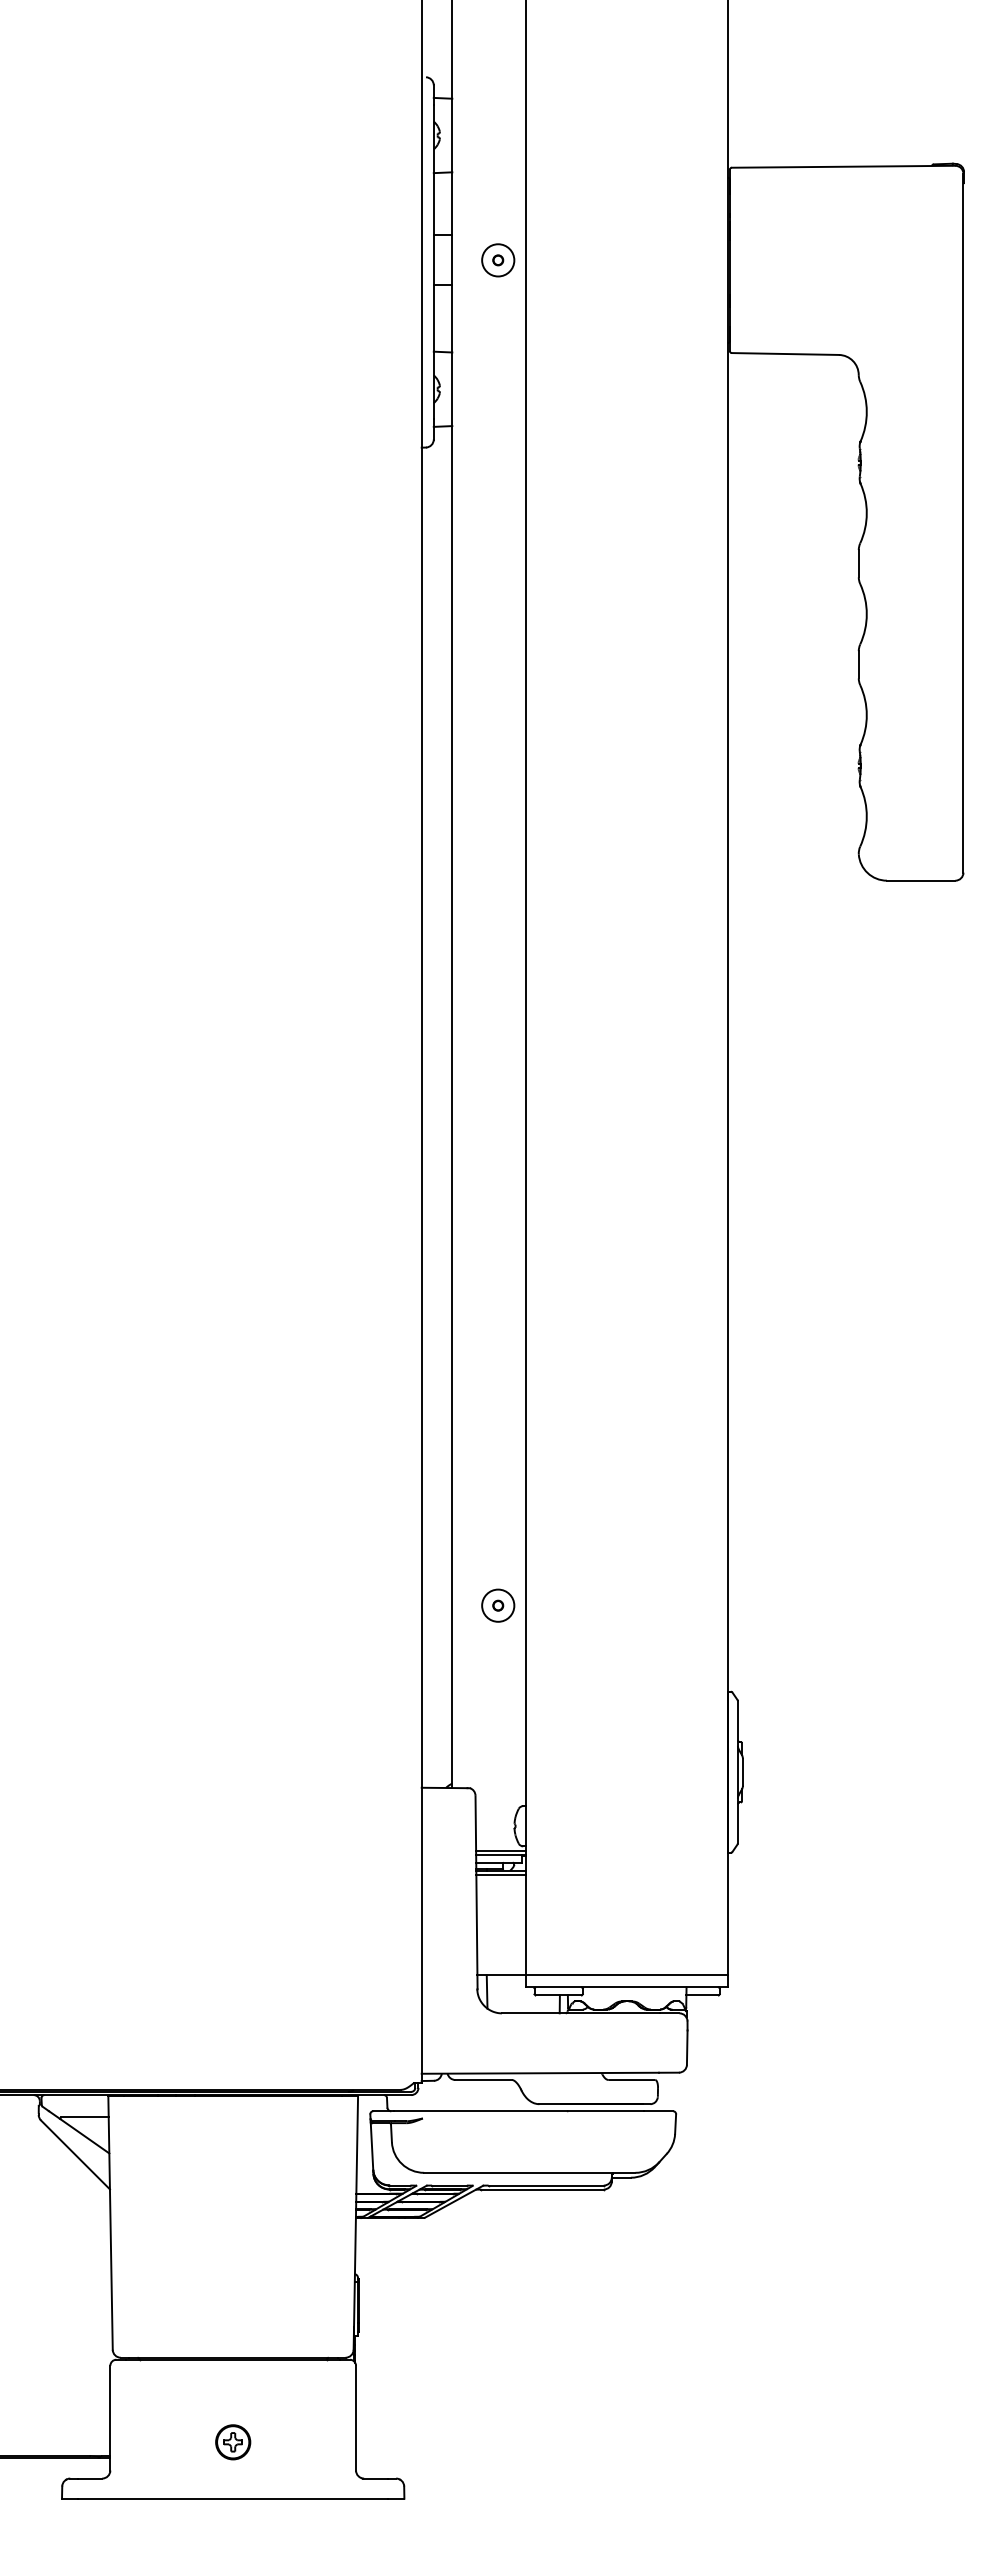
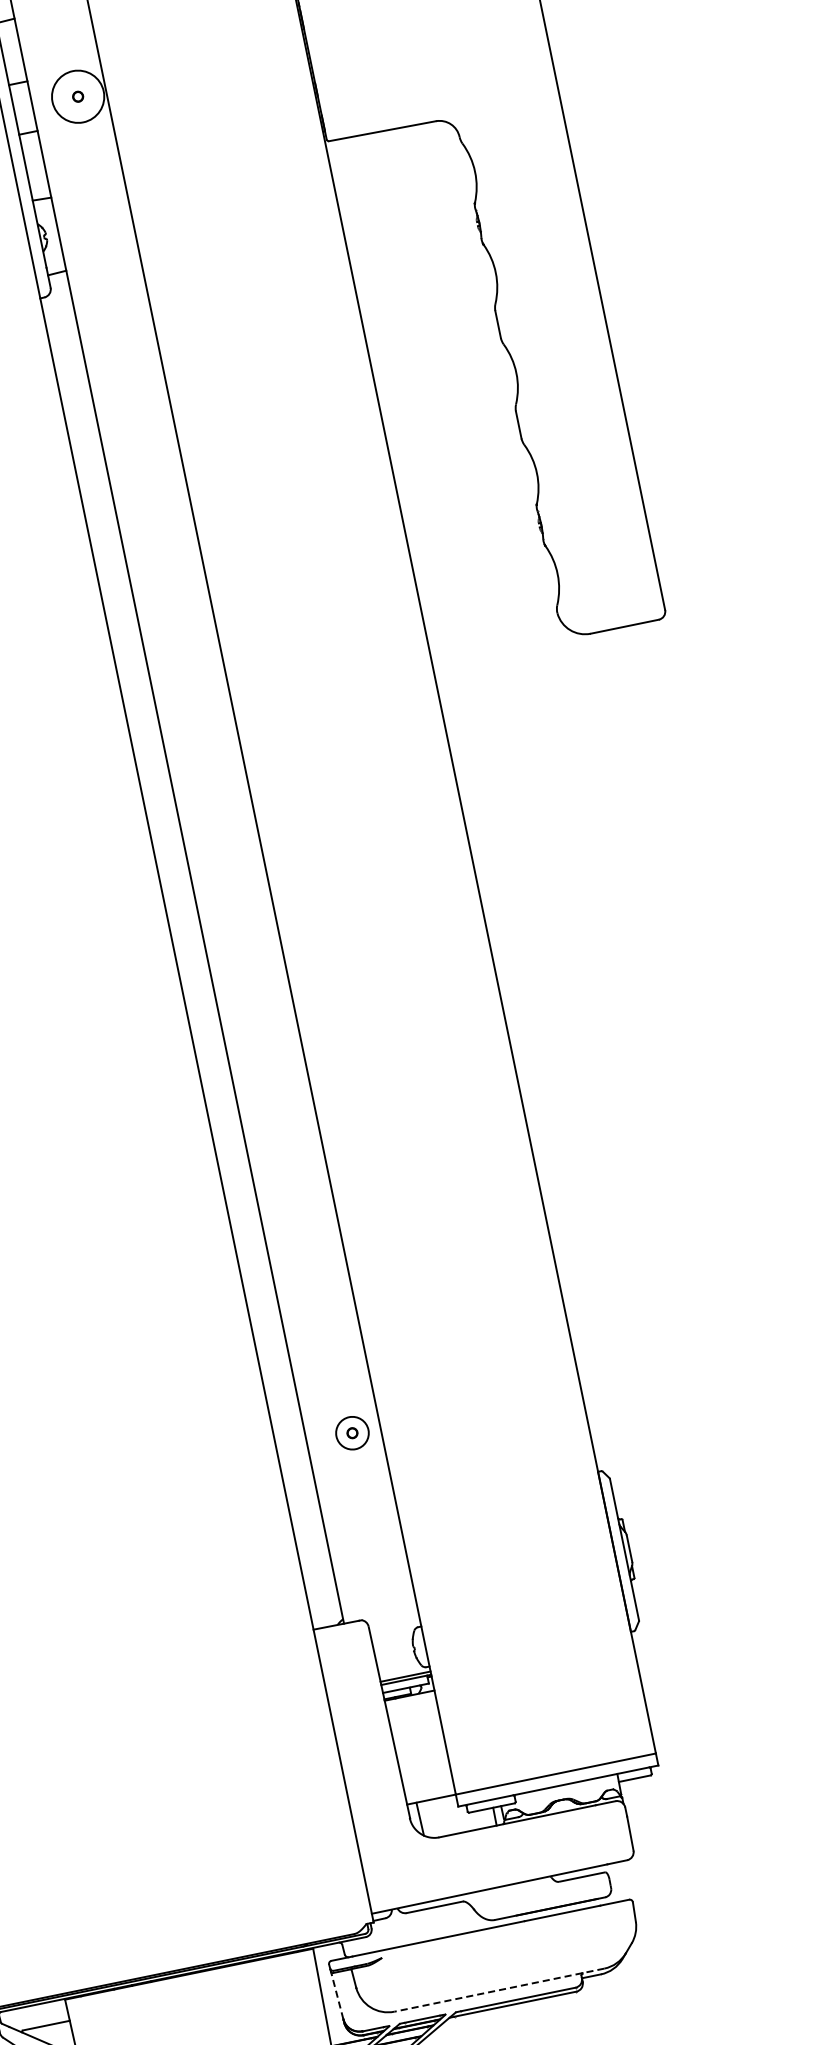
circle: (498, 260) -> (78, 96), size x1.6
line: (501, 1874) -> (410, 1699), removed
line: (372, 2146) -> (337, 1996), solid -> dashed
line: (529, 2172) -> (499, 1989), solid -> dashed

